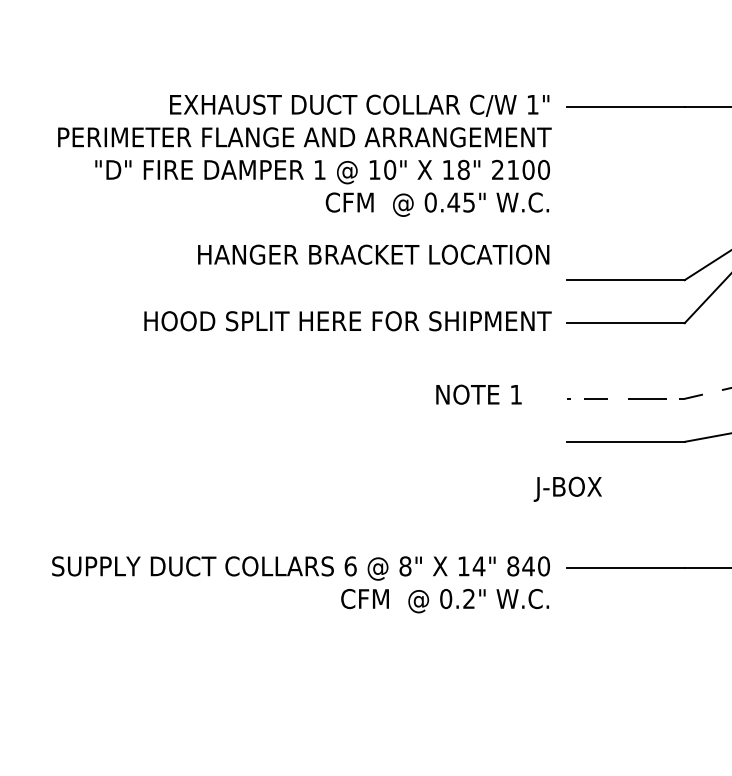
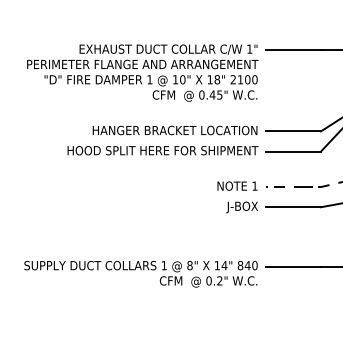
text: (372, 254) -> (174, 130), moved
text: (479, 393) -> (237, 185), moved
text: (566, 489) -> (241, 207), moved
text: (351, 566) -> (164, 265), 6 -> 1

